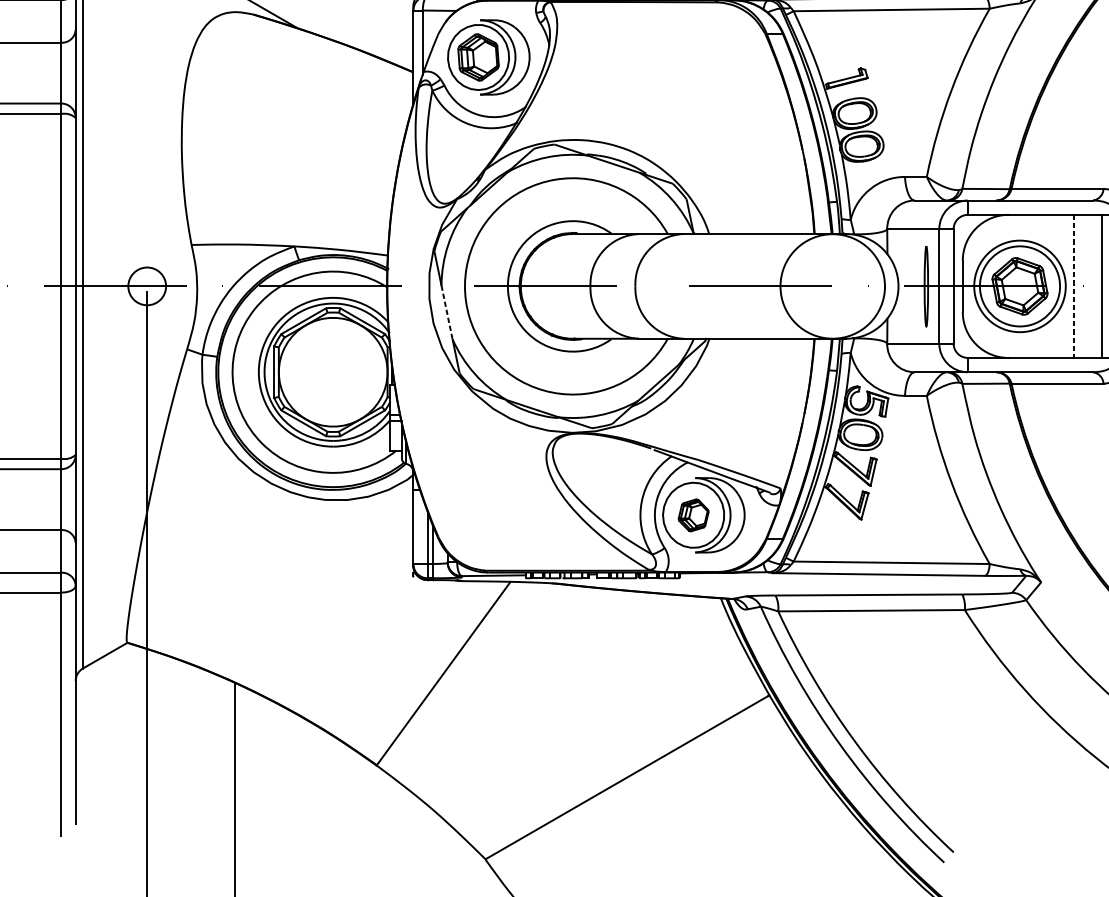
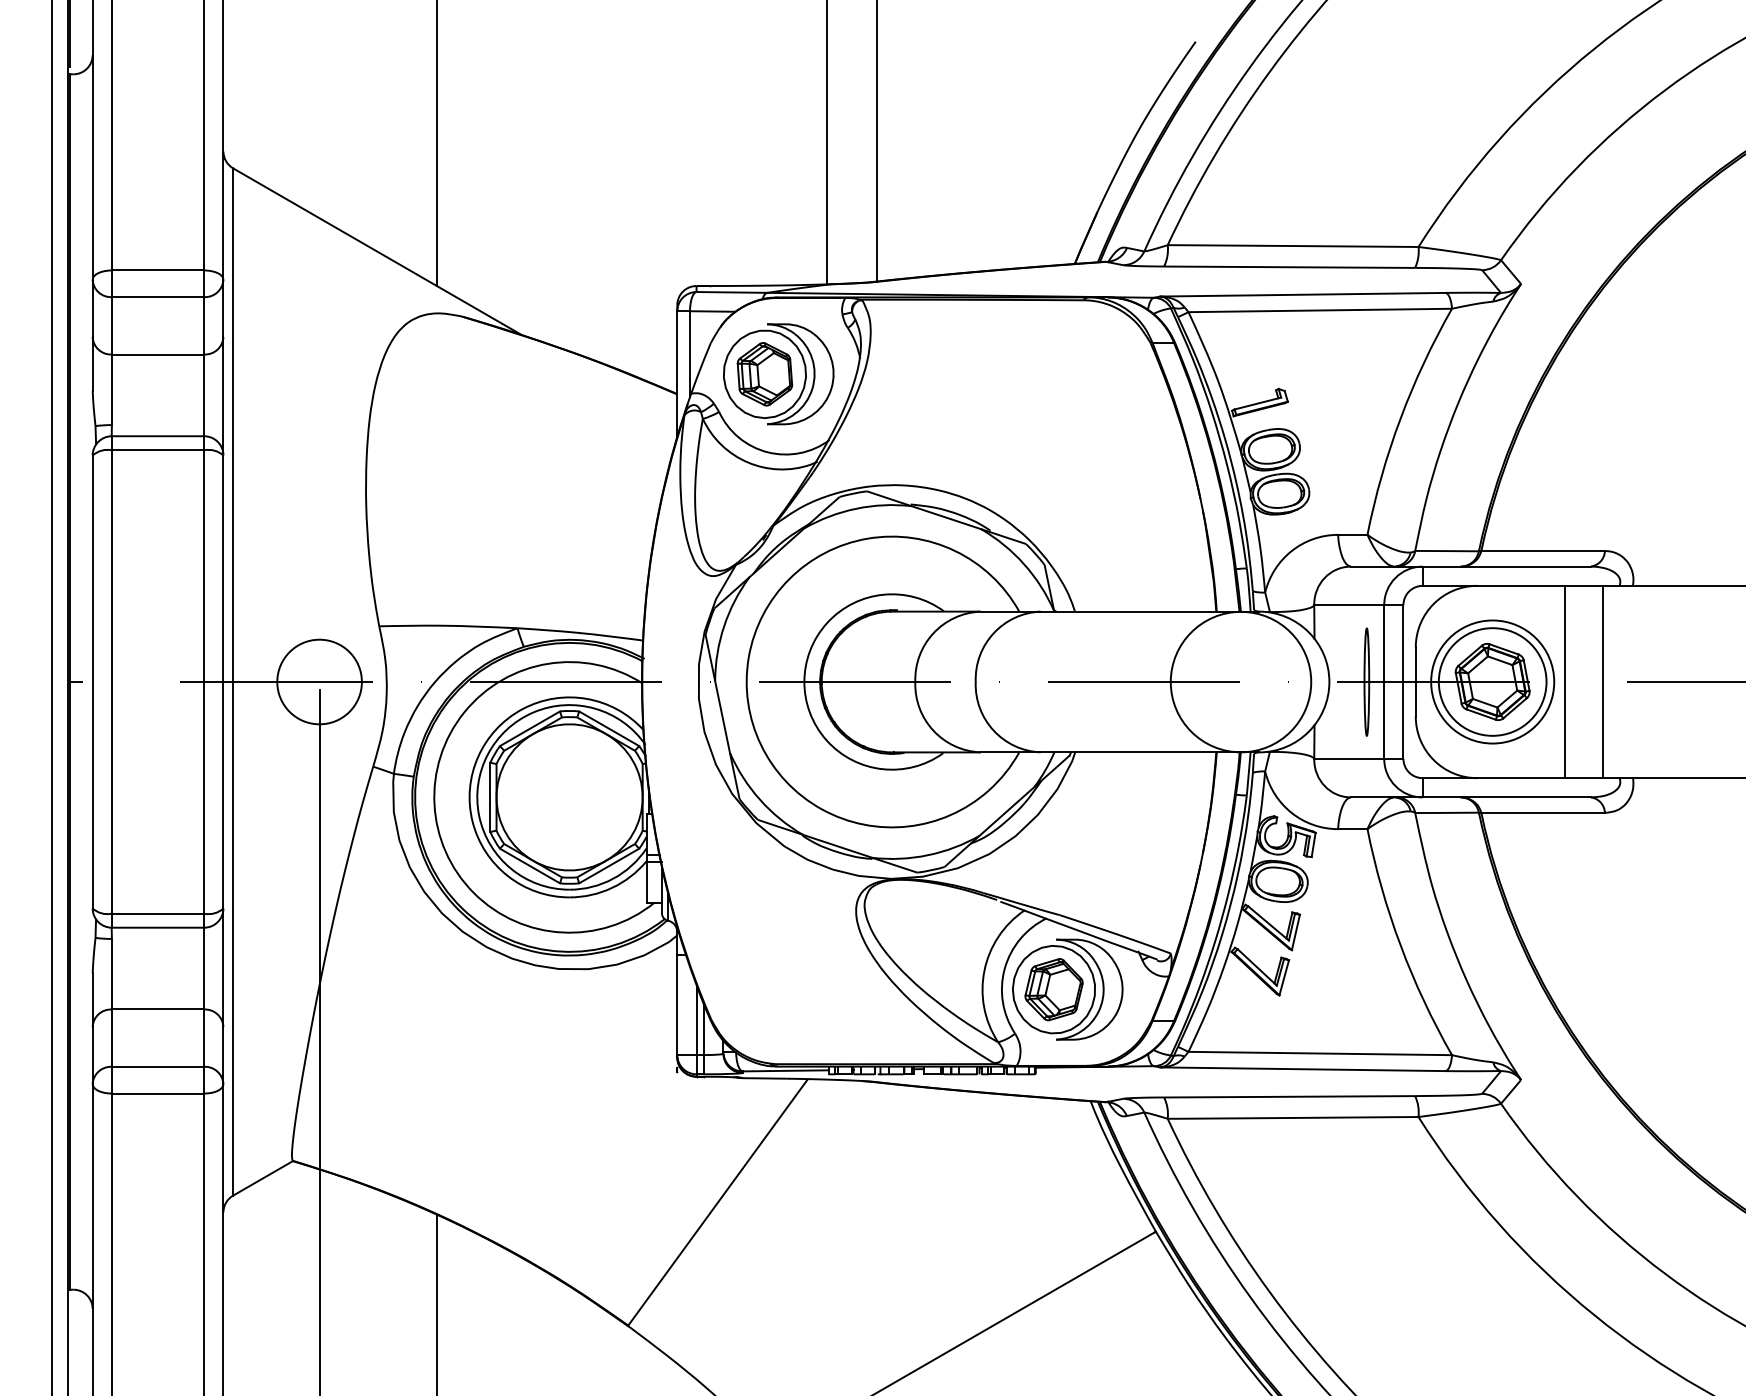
circle: (147, 286) -> (319, 681), size x1.67
line: (1073, 286) -> (1564, 682), dashed -> solid
line: (446, 312) -> (722, 717), dashed -> solid
part: (693, 515) -> (1053, 989), size x1.43

